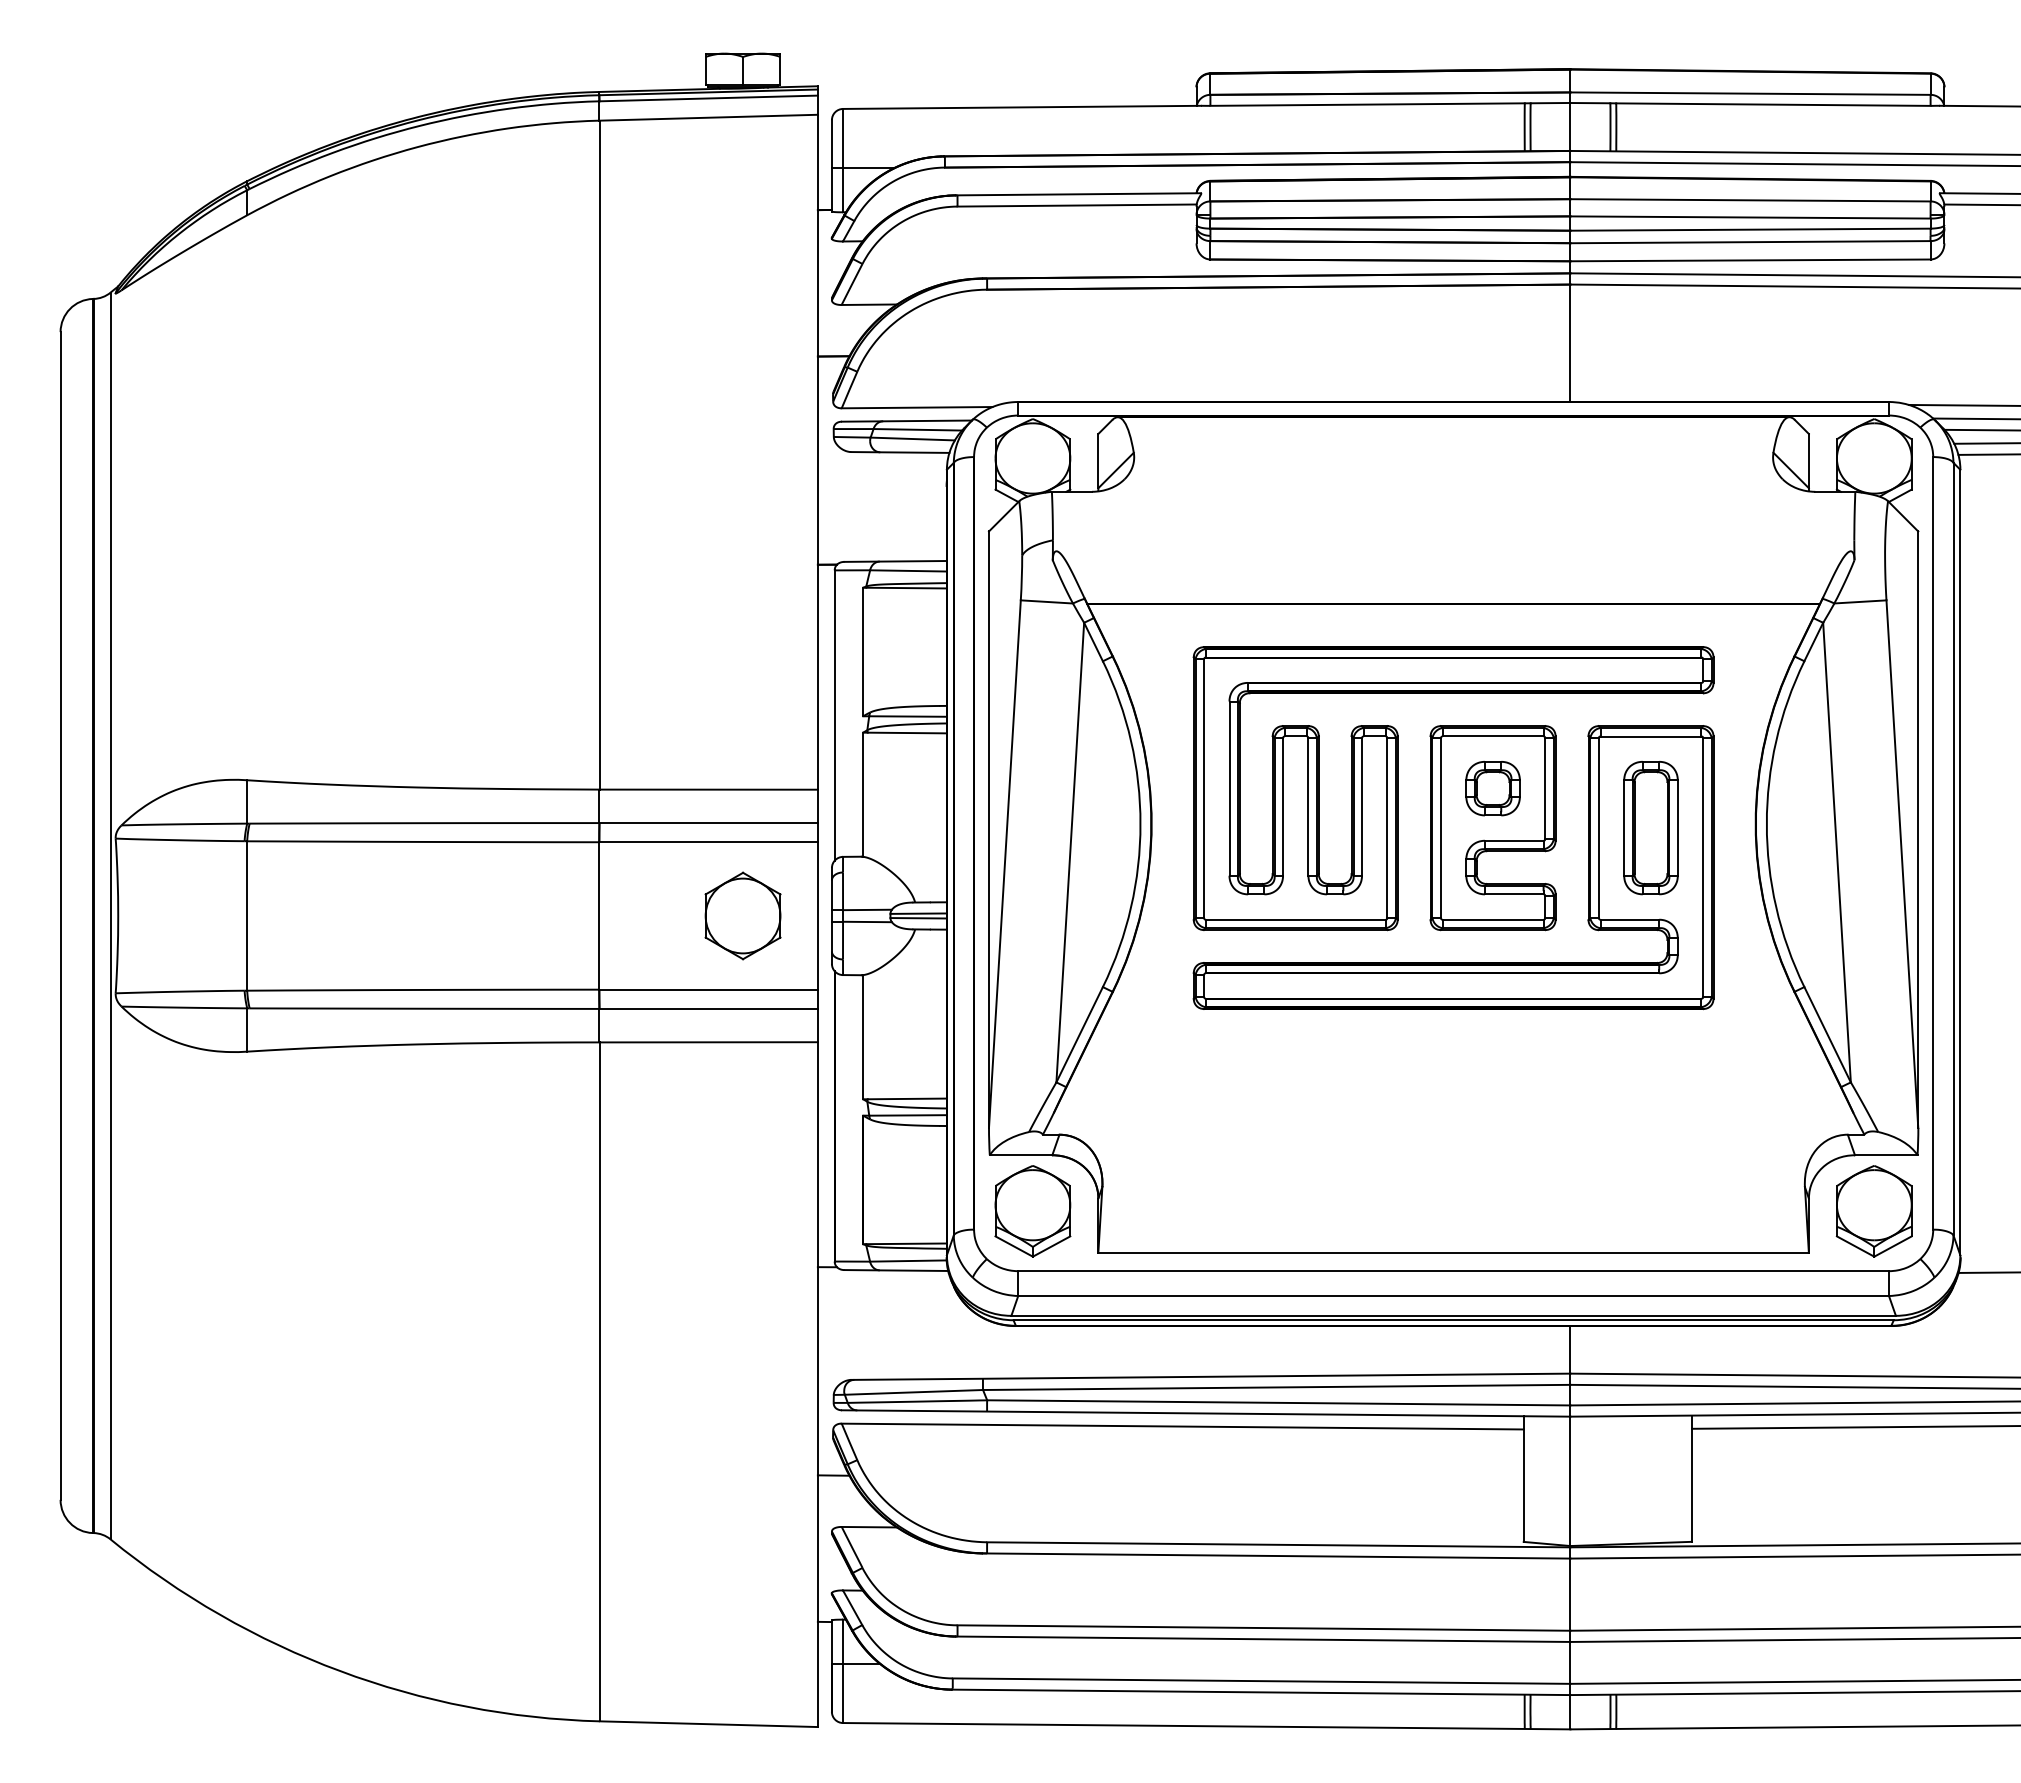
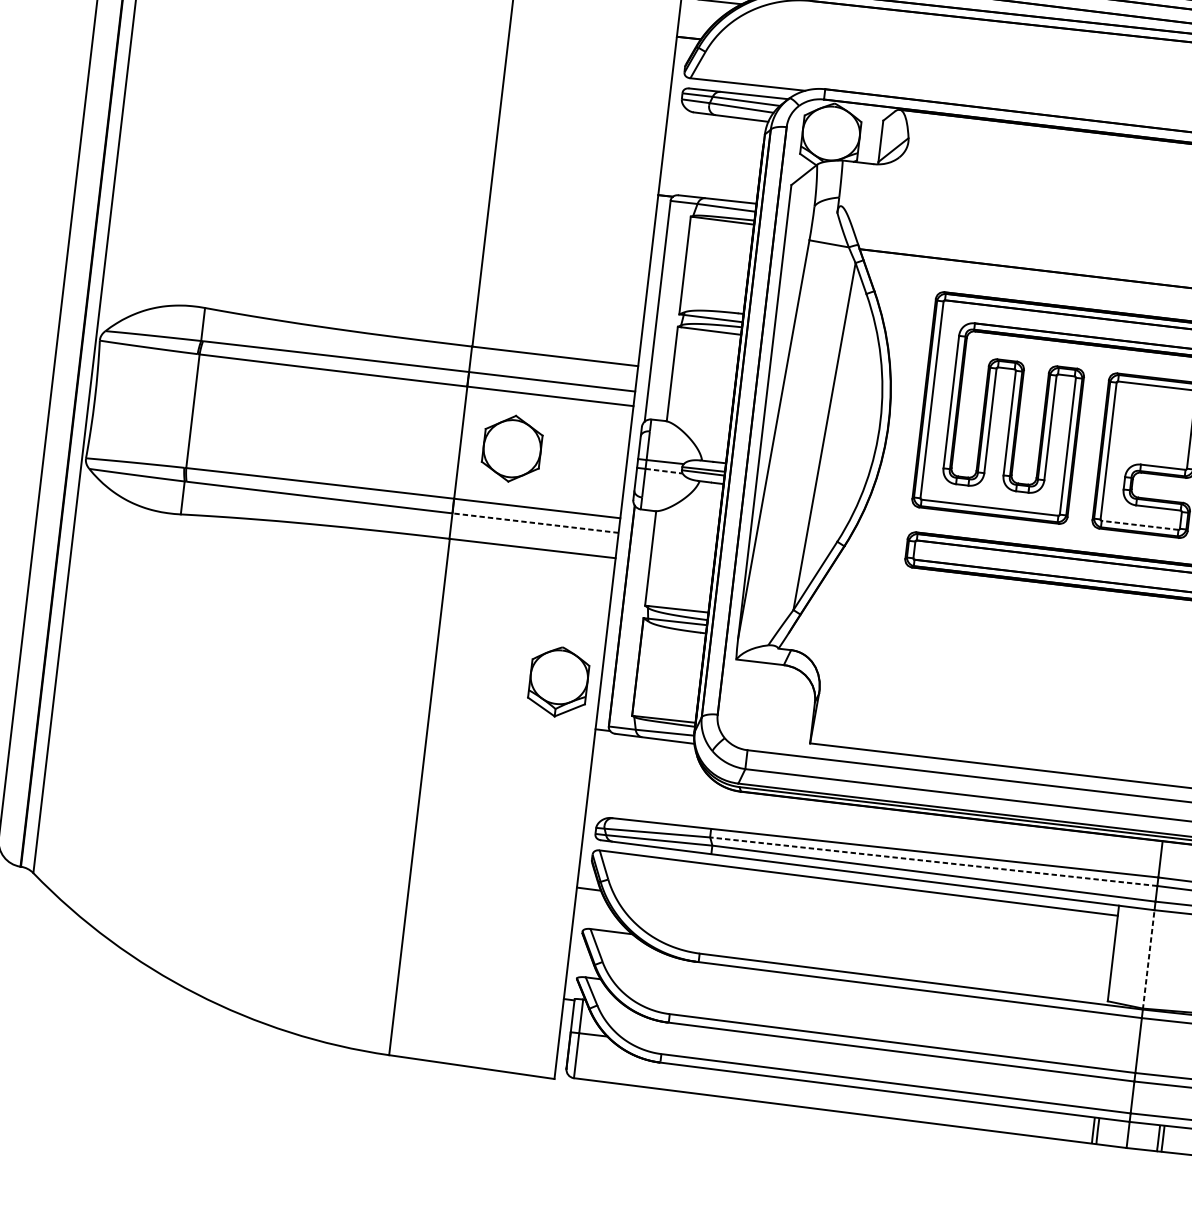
part: (1492, 788) -> (1151, 425), removed
part: (742, 915) -> (511, 448), moved
line: (1492, 919) -> (1139, 525), solid -> dashed
line: (867, 922) -> (664, 471), solid -> dashed
line: (708, 1008) -> (535, 522), solid -> dashed
part: (1032, 1211) -> (558, 682), moved
line: (1276, 1387) -> (933, 861), solid -> dashed
line: (1570, 1481) -> (1148, 959), solid -> dashed

